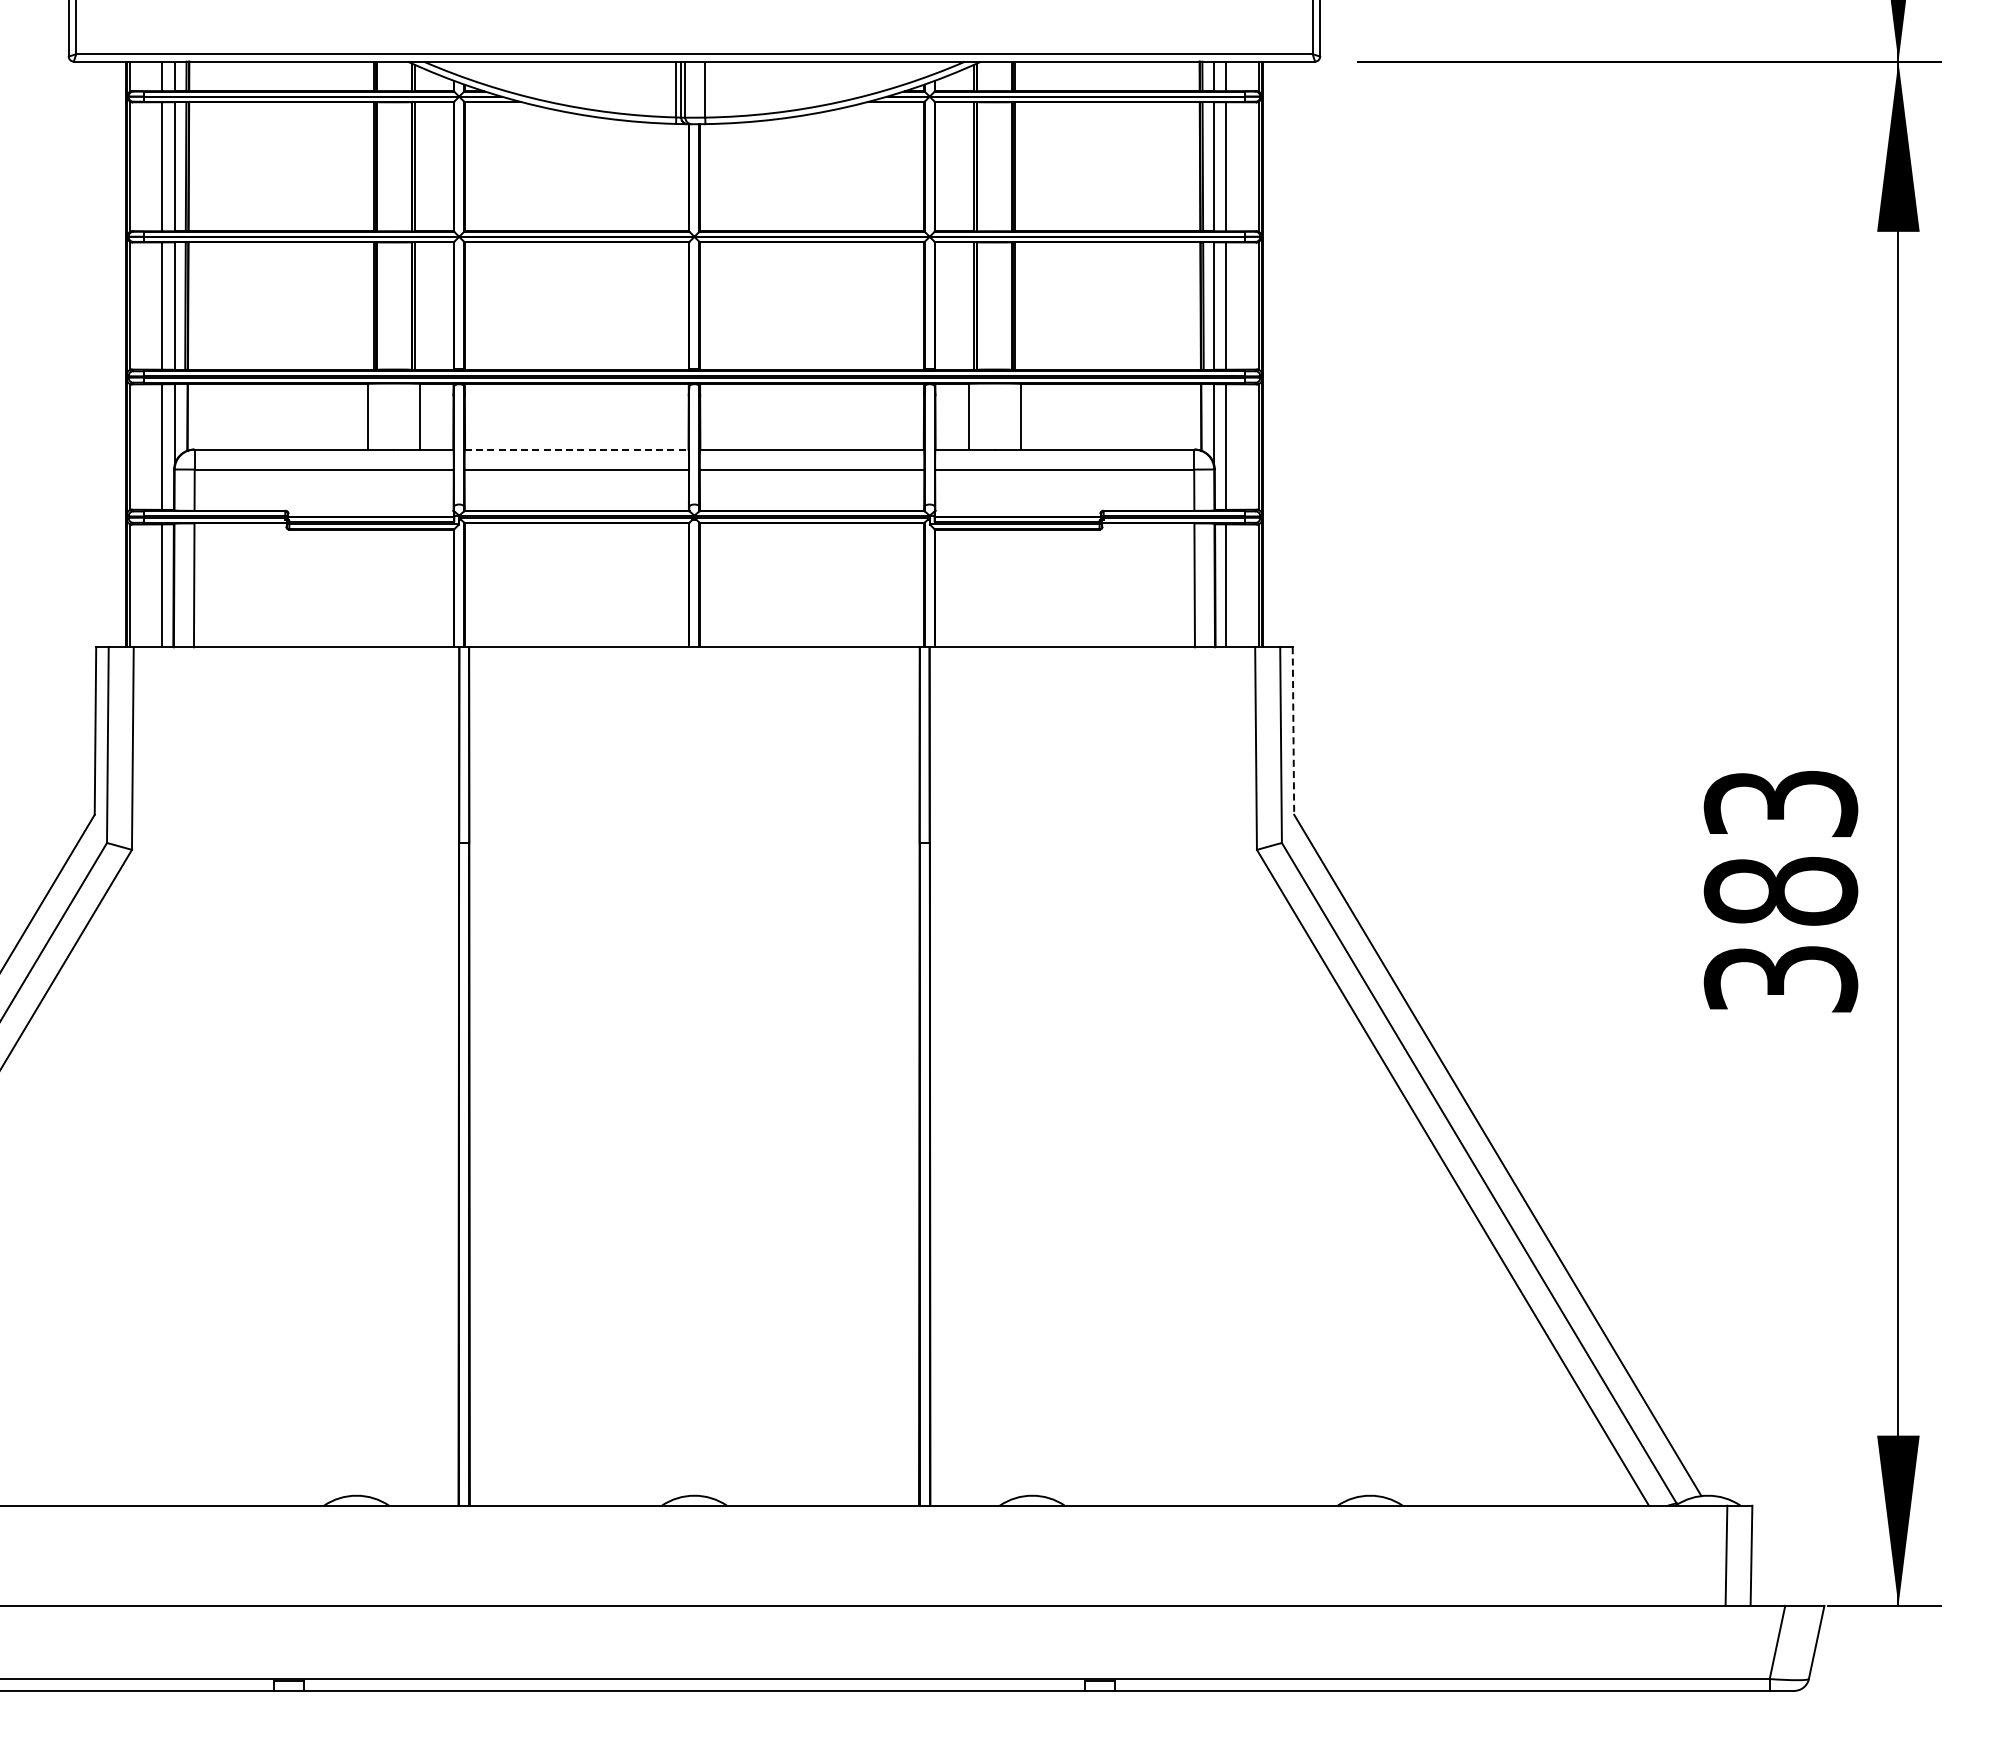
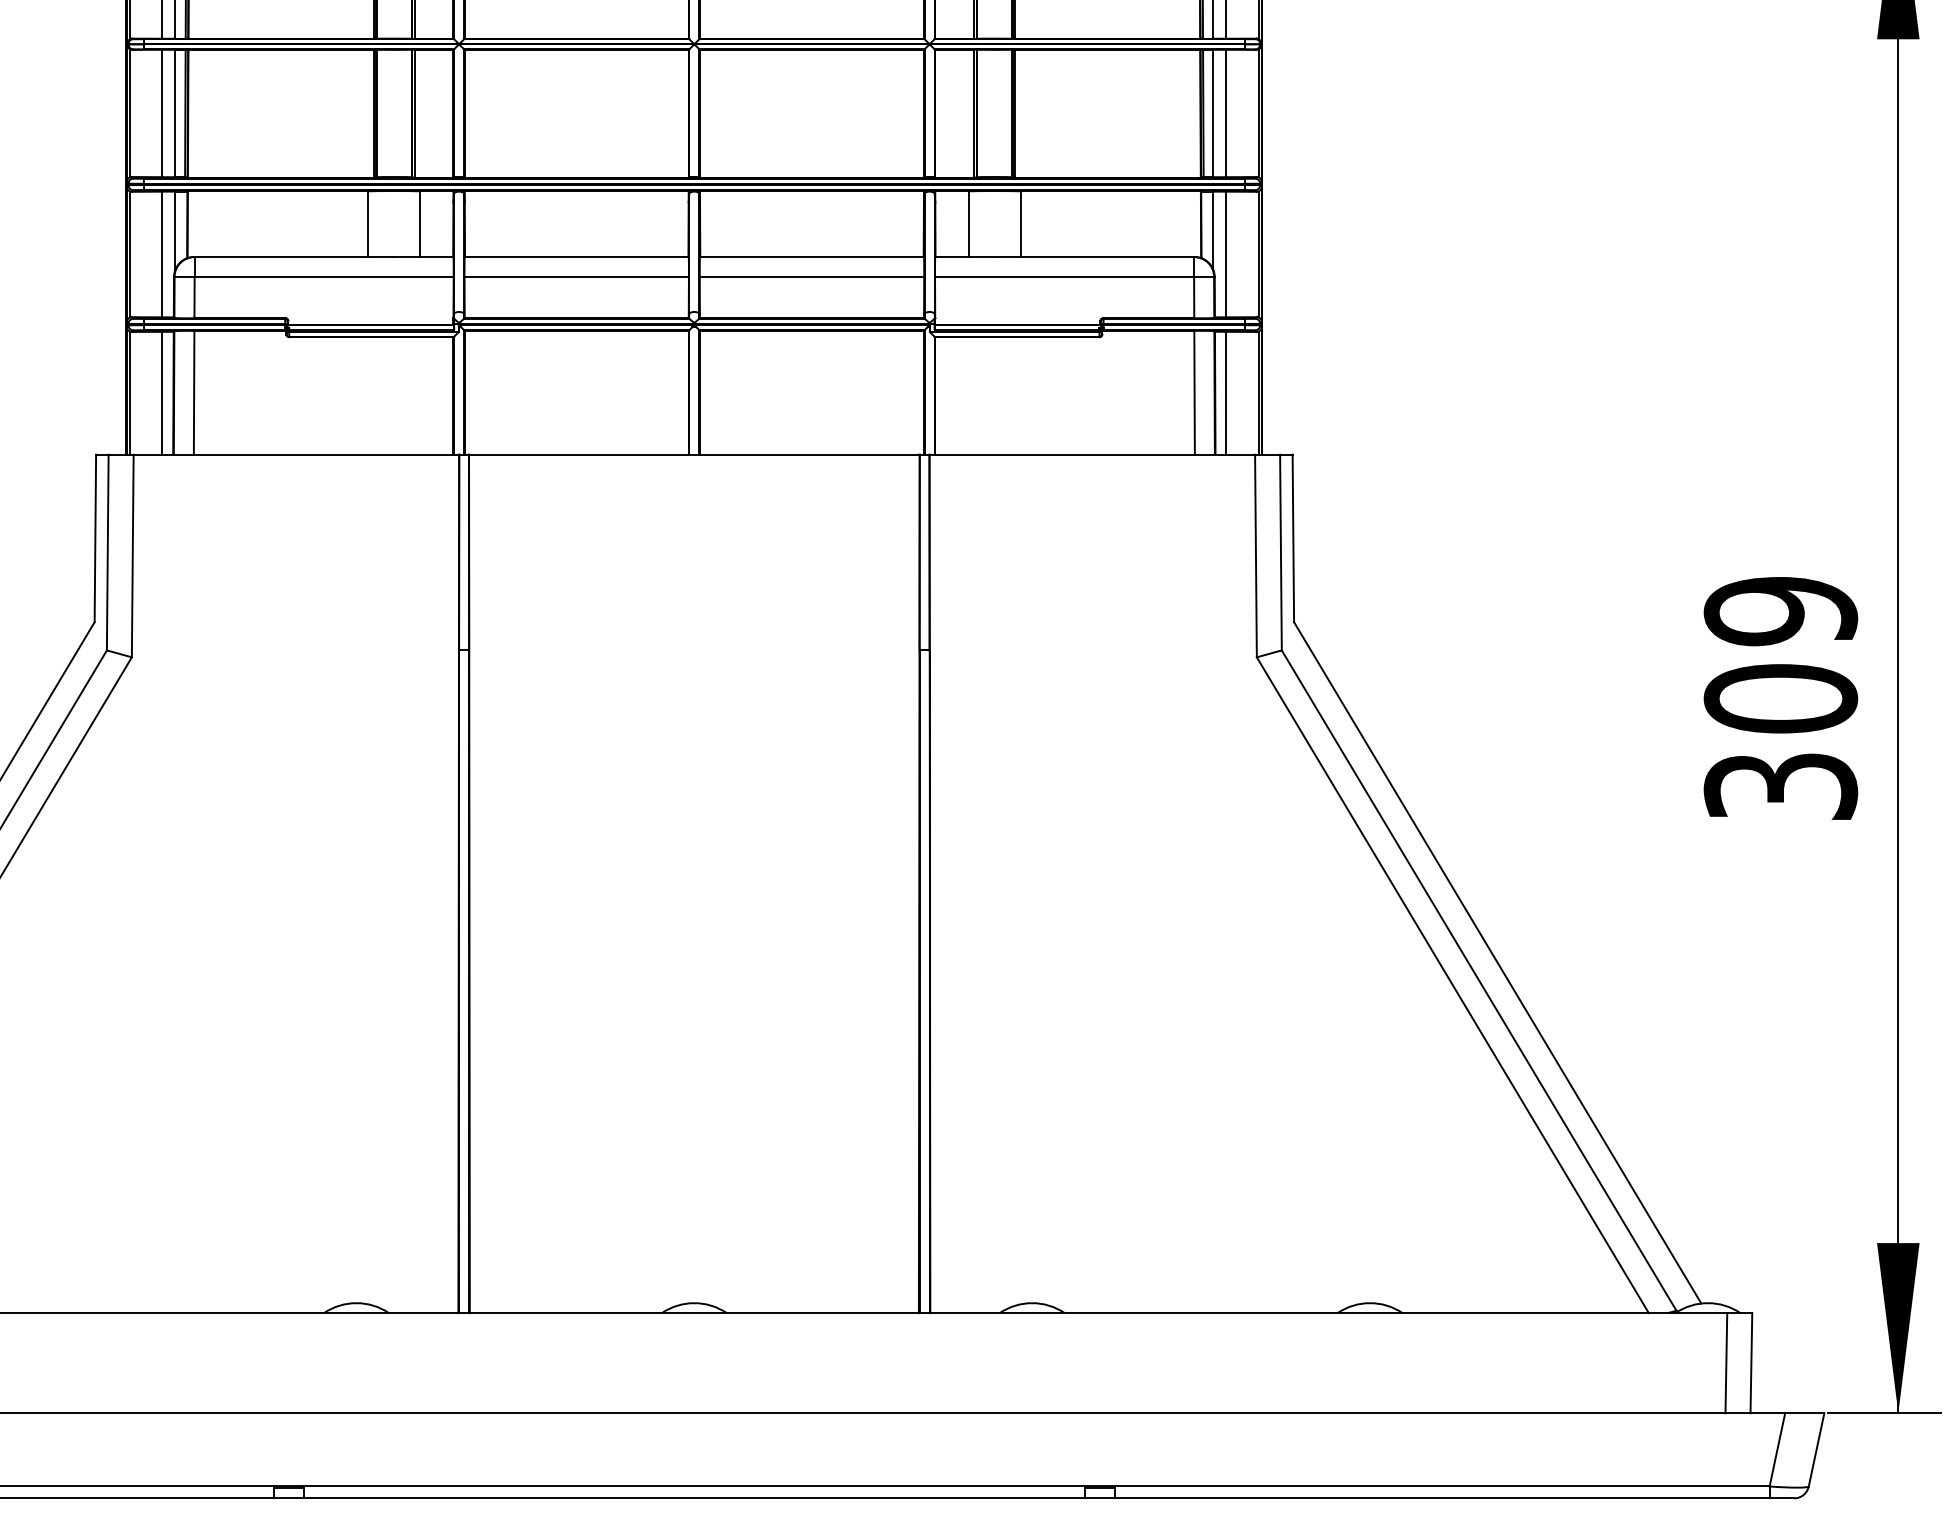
line: (576, 449) -> (576, 256), dashed -> solid
line: (1293, 731) -> (1293, 538), dashed -> solid
text: (1780, 847) -> (1780, 654), 383 -> 309

